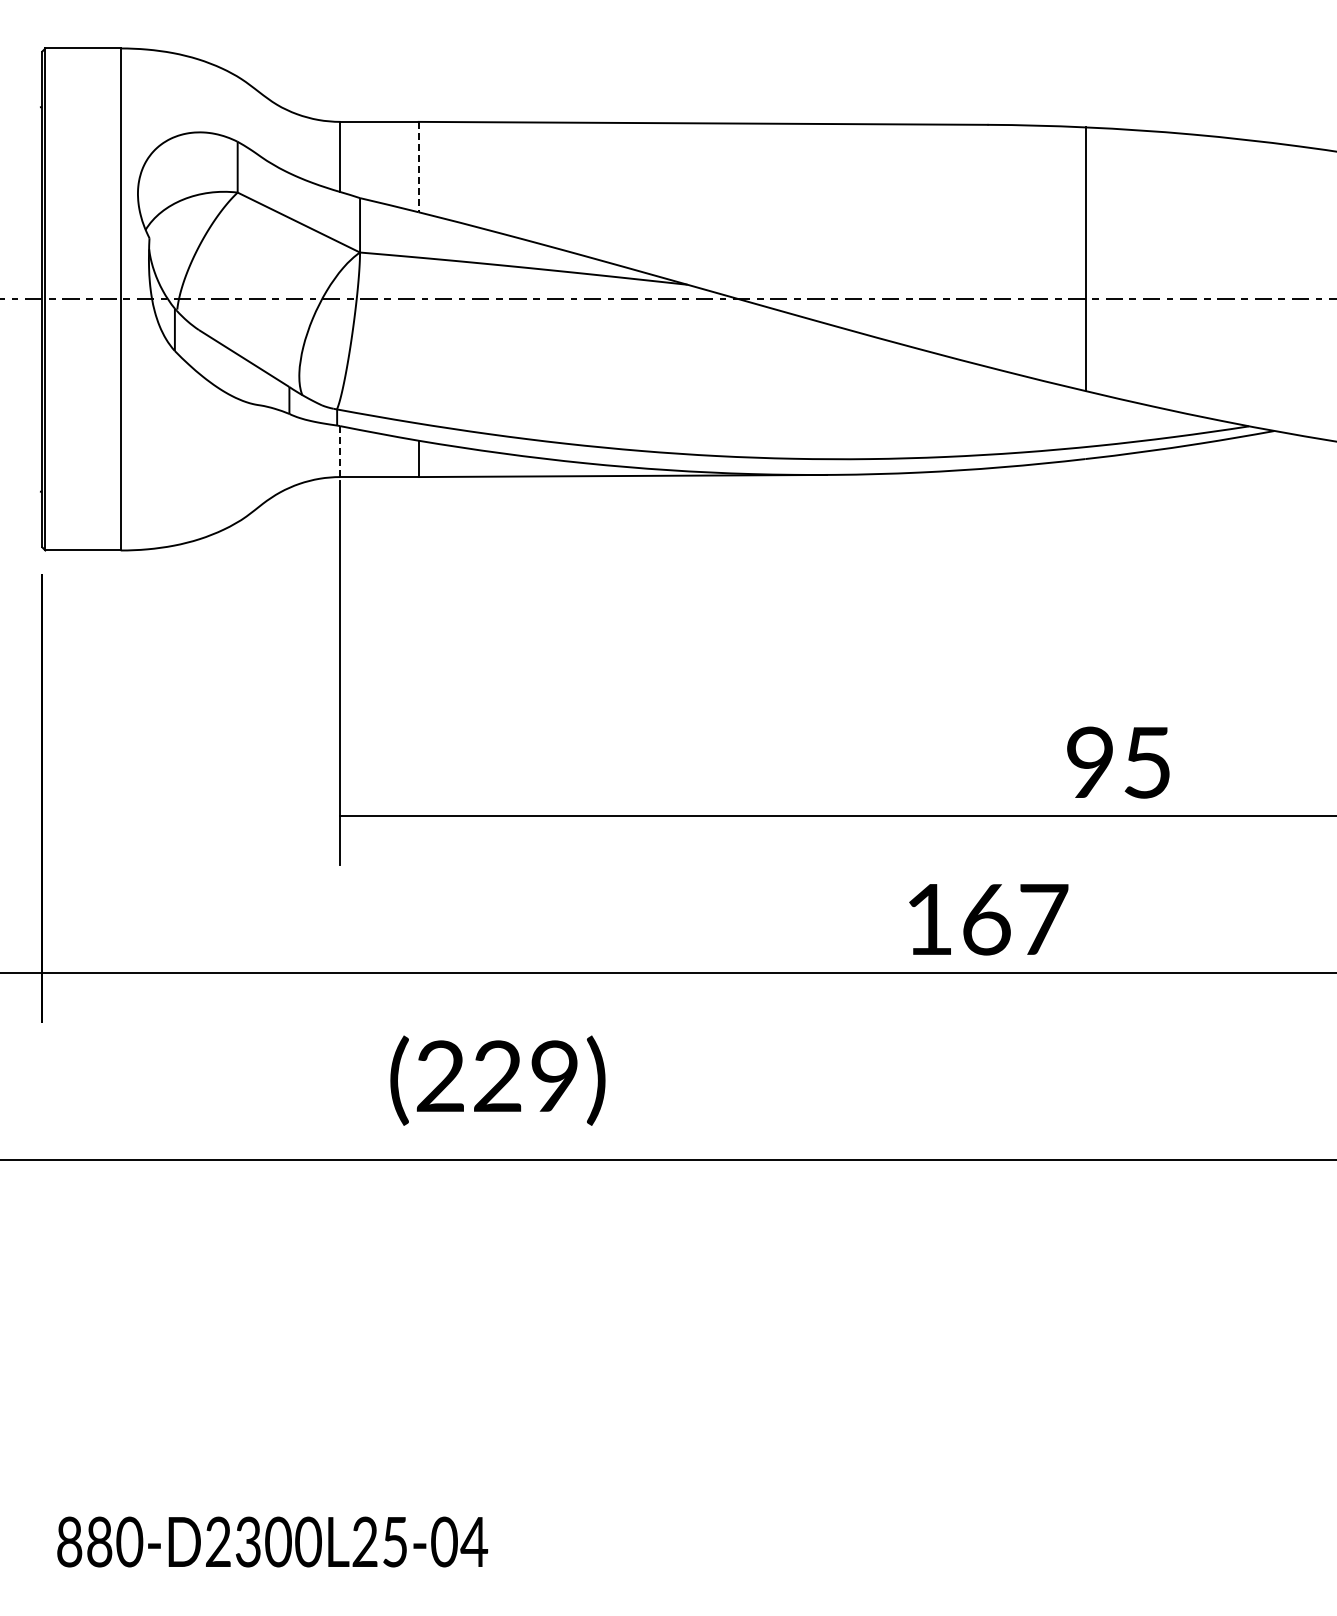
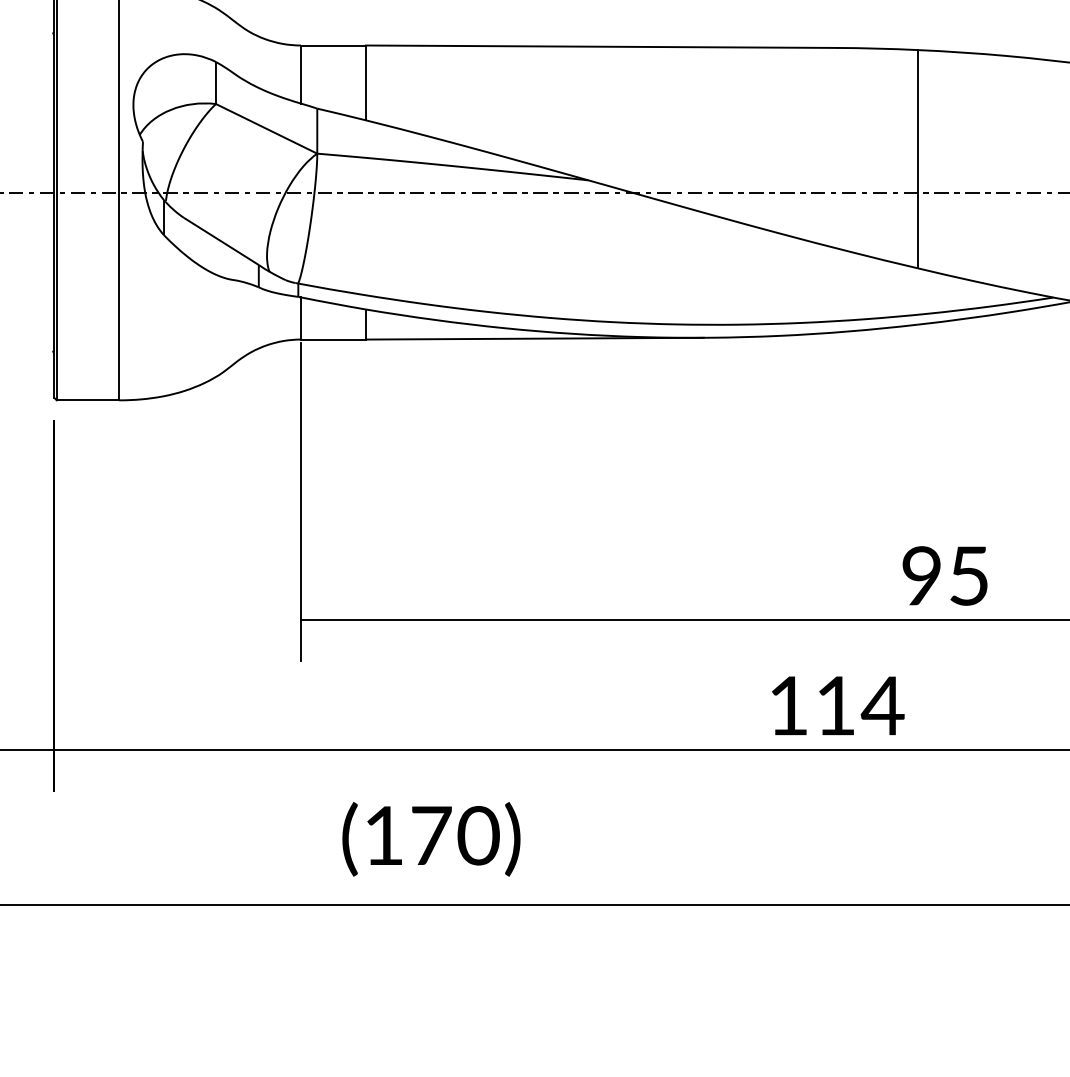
line: (418, 167) -> (365, 83), dashed -> solid
line: (340, 451) -> (301, 318), dashed -> solid
text: (1016, 919) -> (860, 705), 167 -> 114
text: (498, 1076) -> (431, 835), (229) -> (170)

